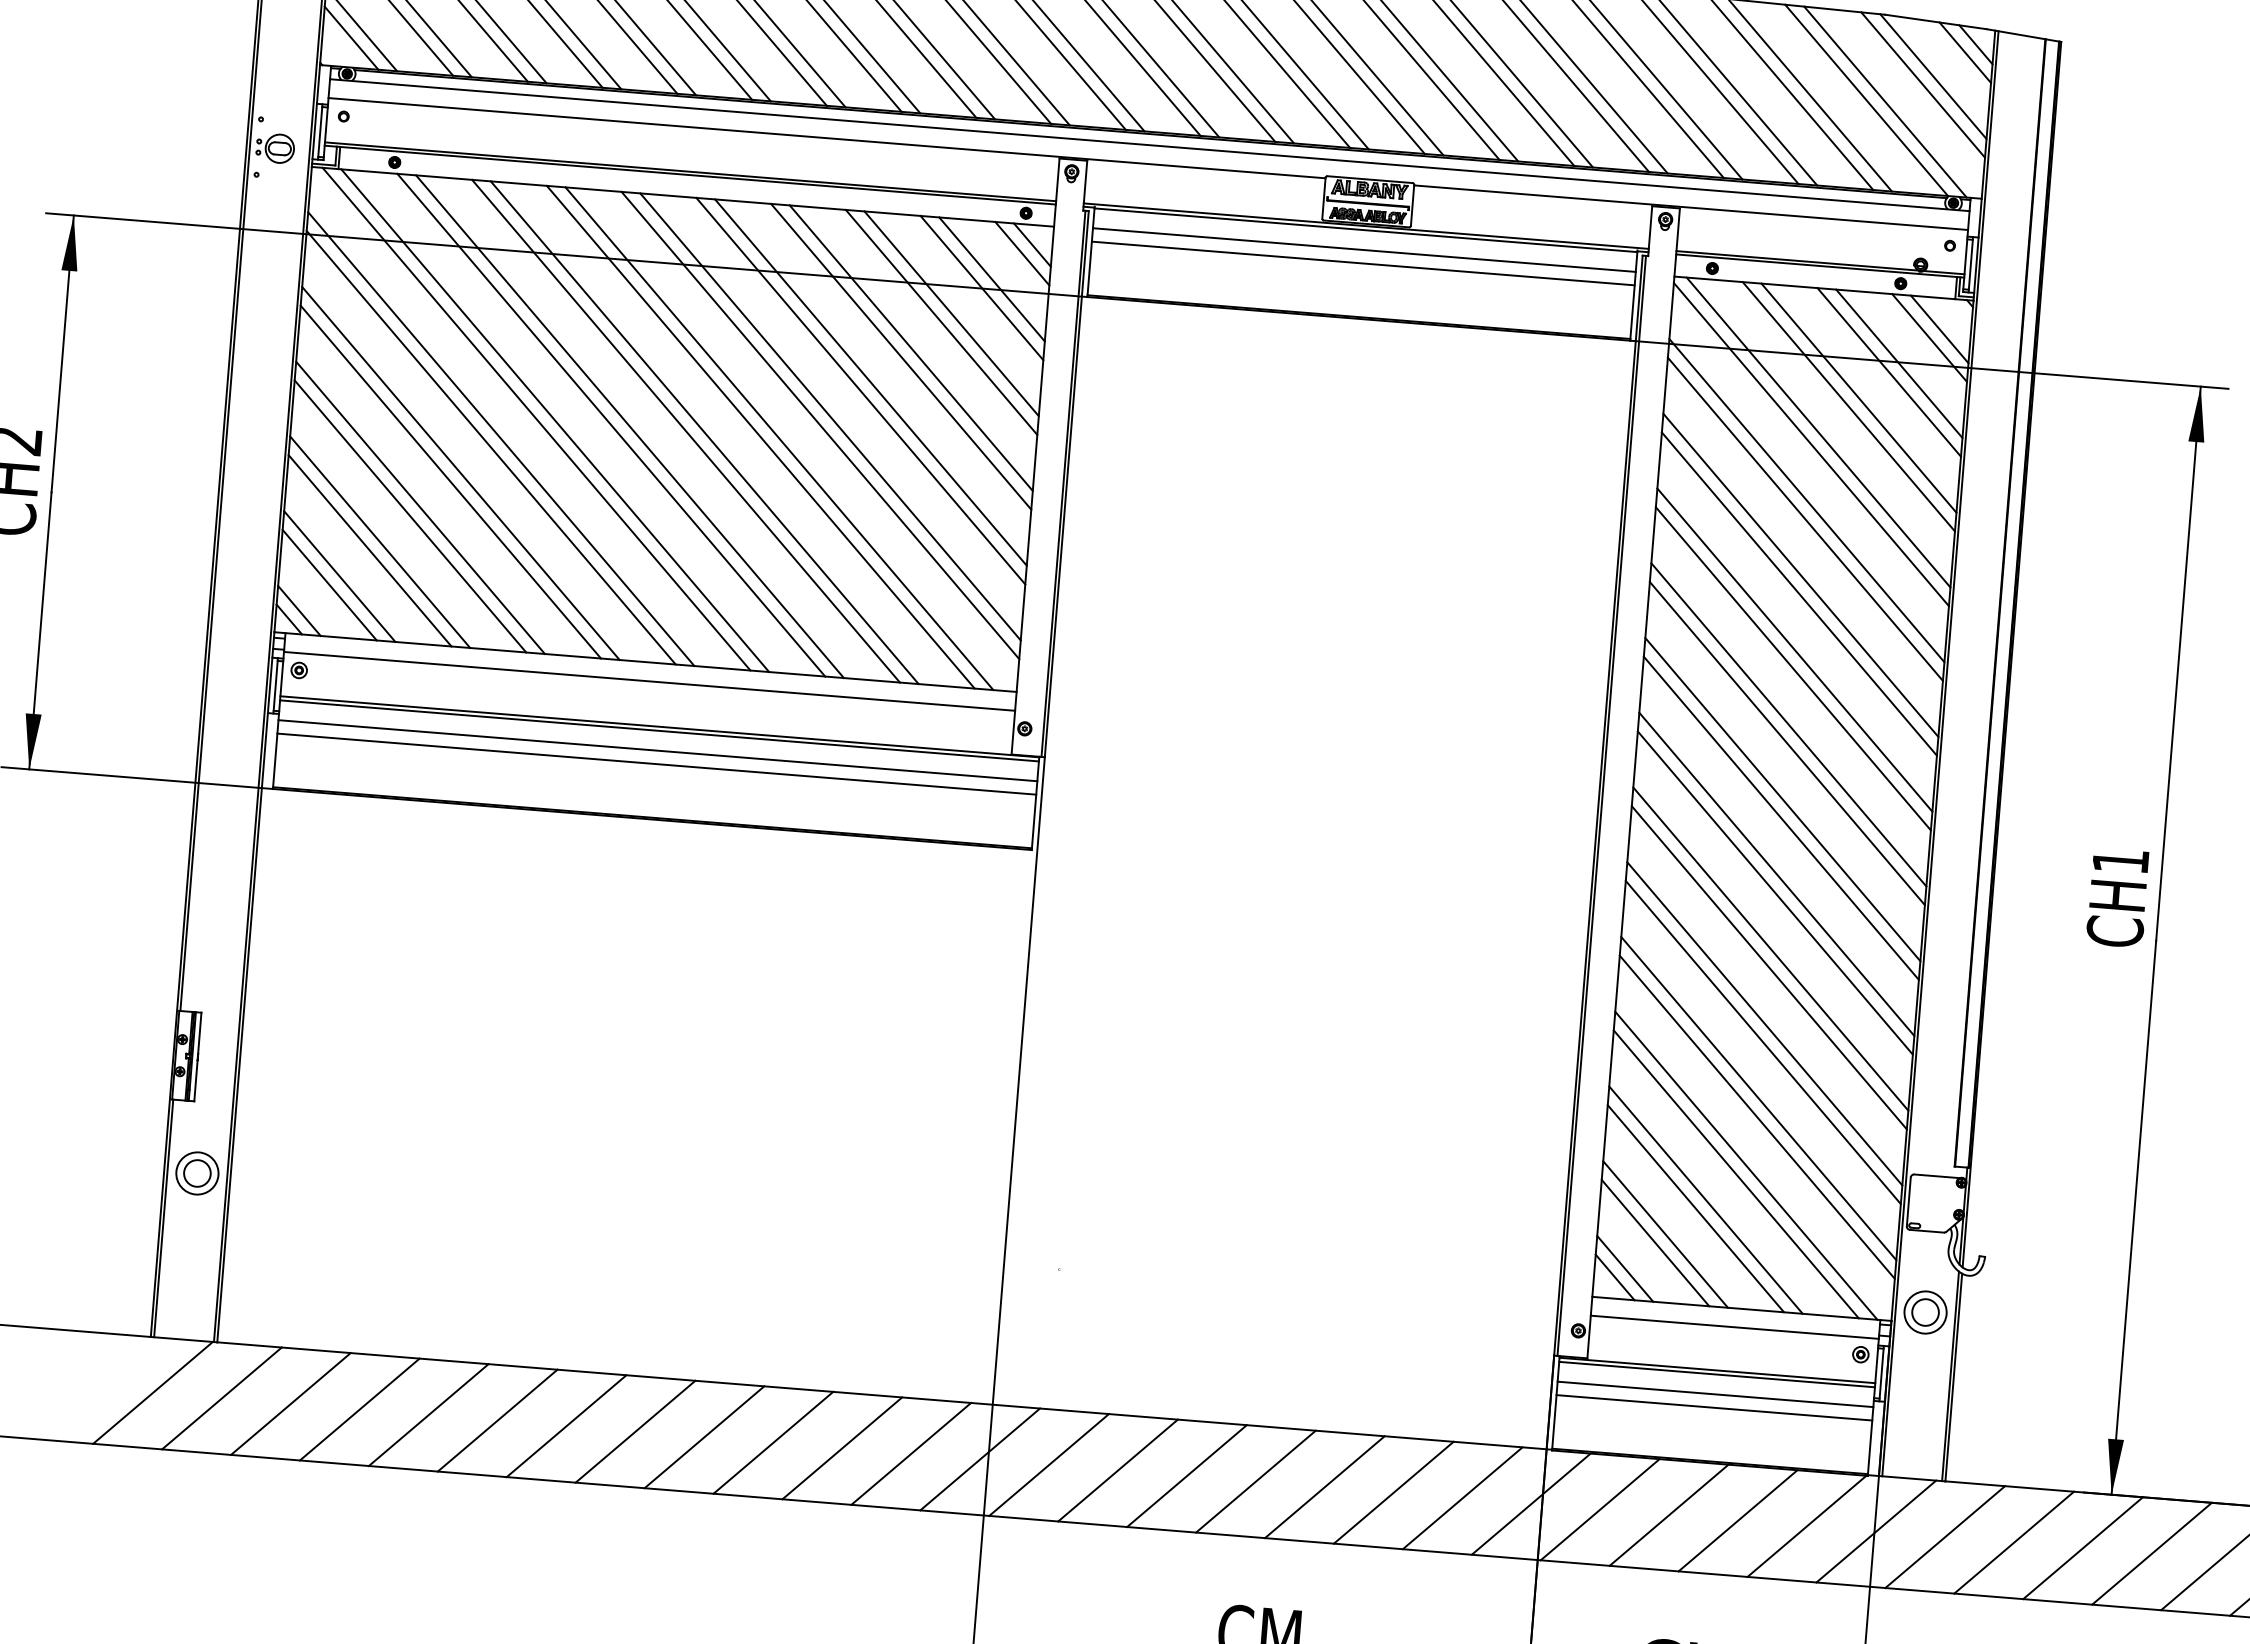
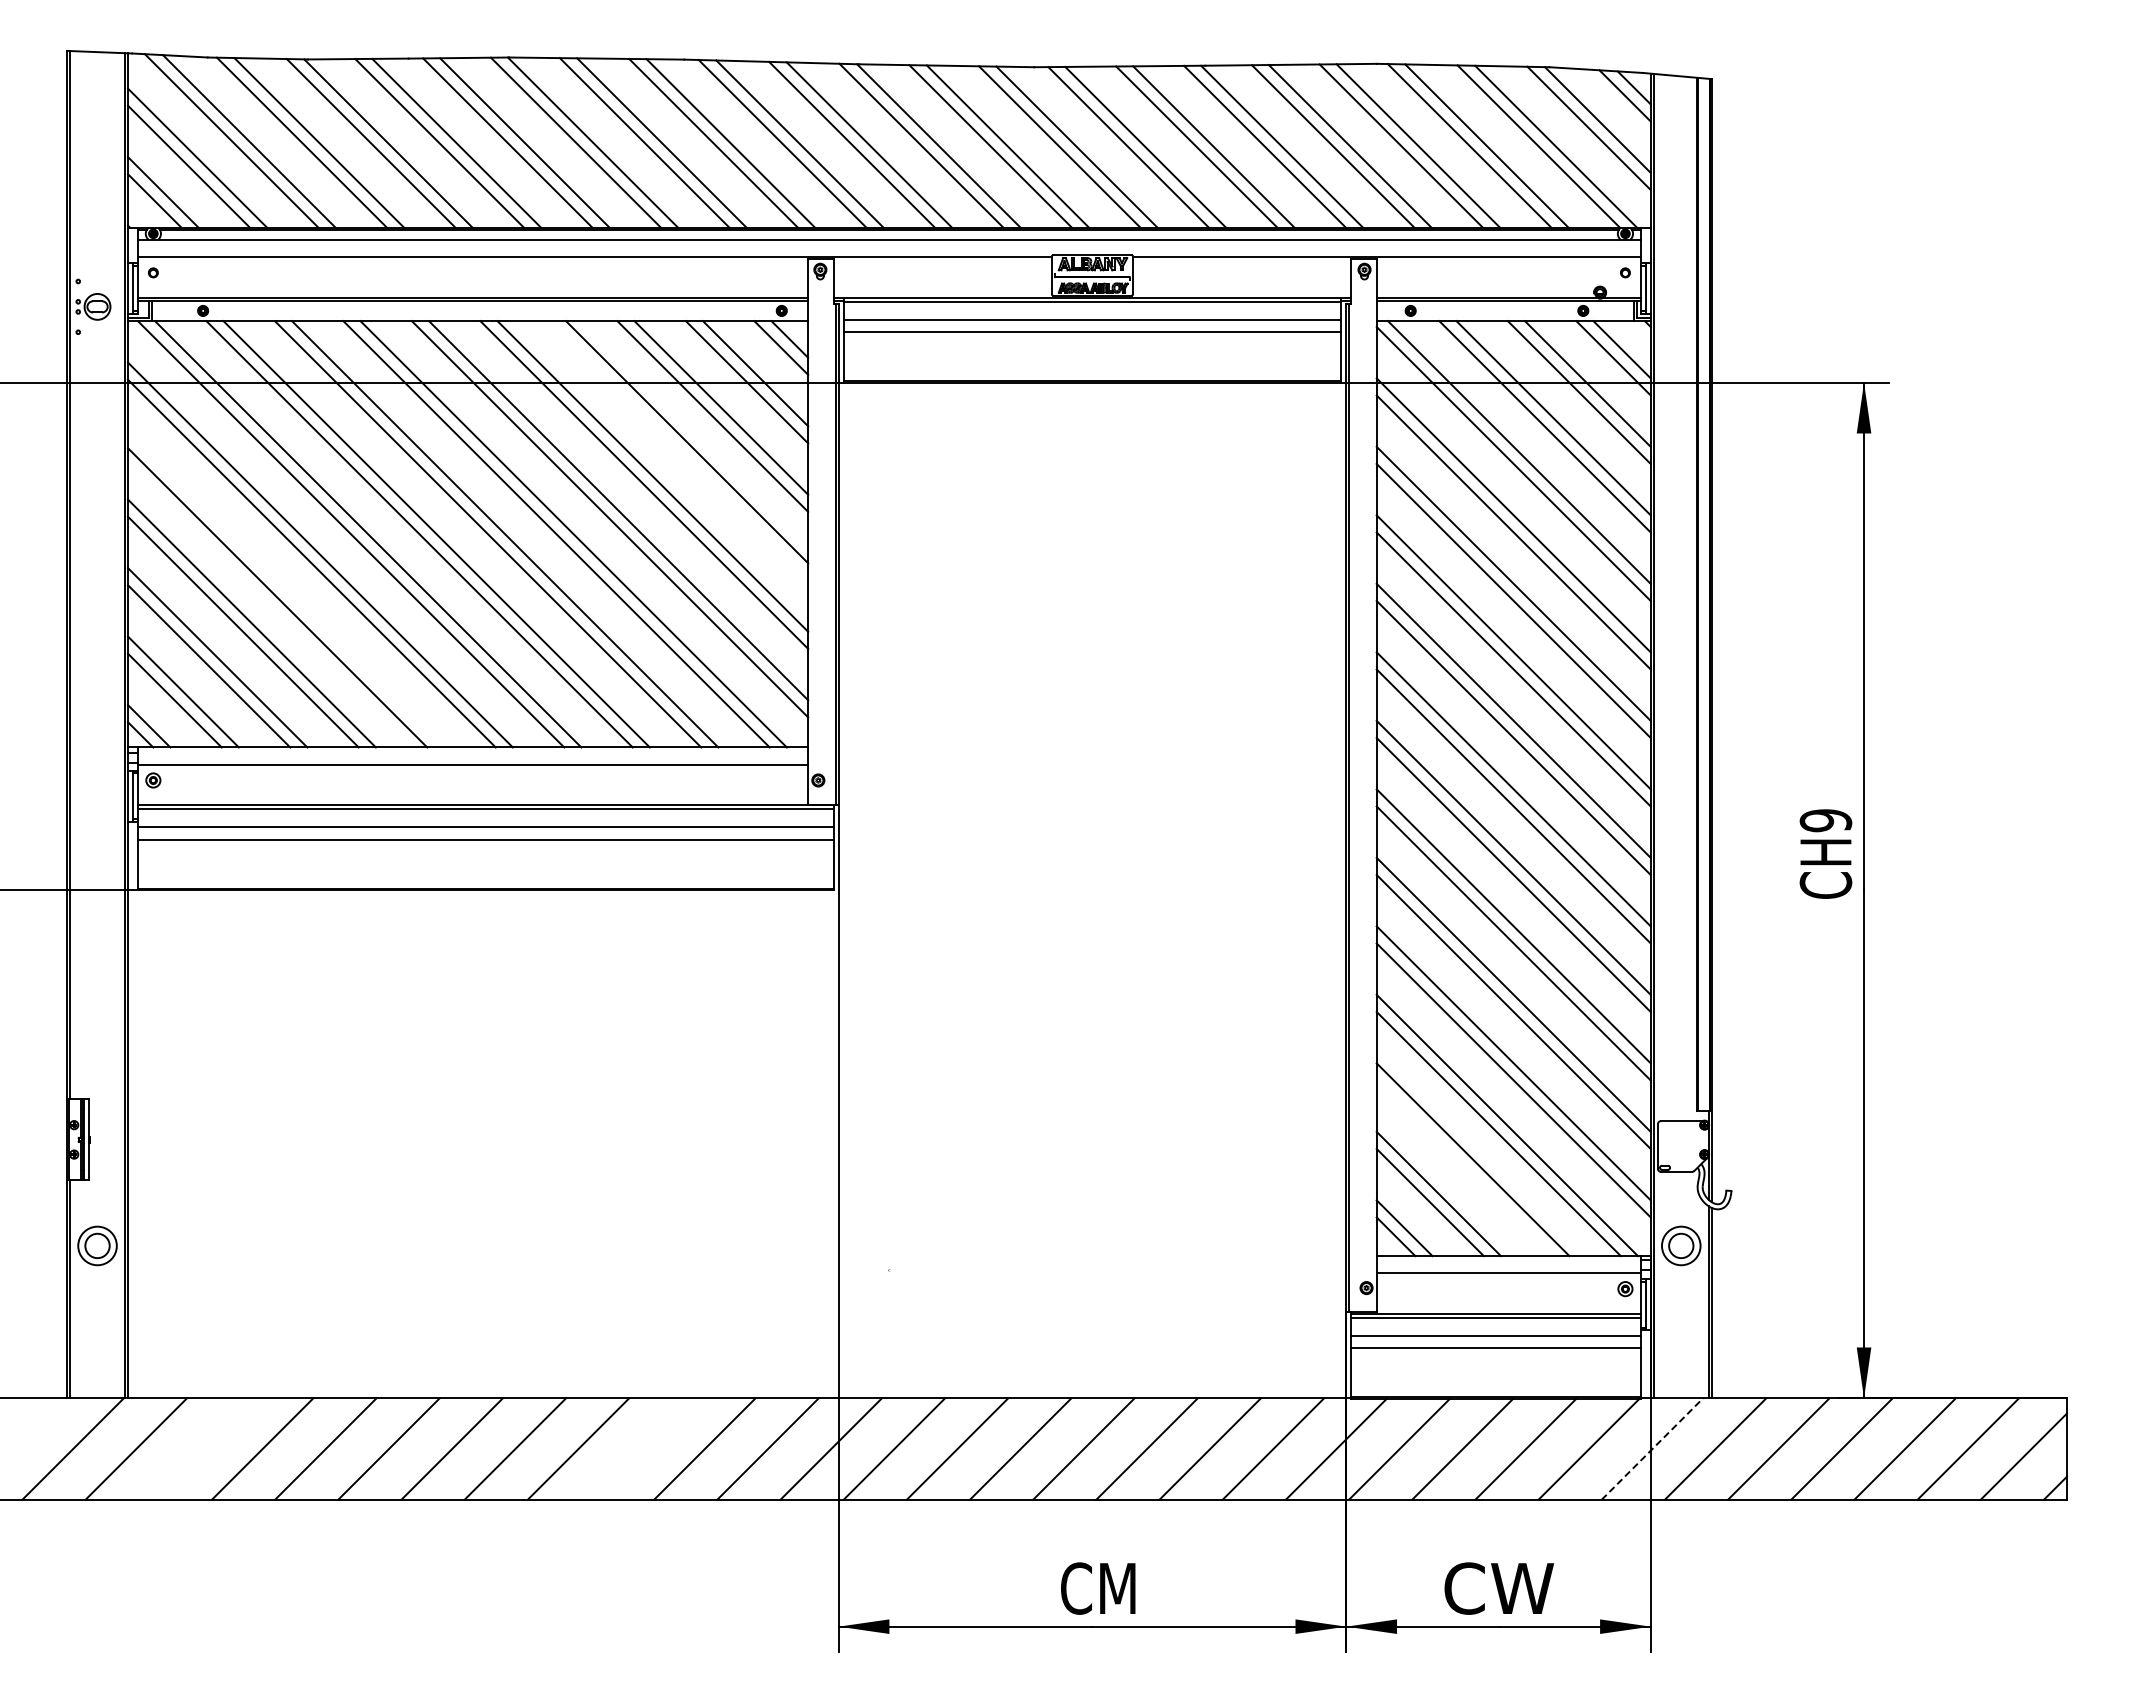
line: (901, 356) -> (678, 450), removed
line: (461, 473) -> (286, 589), removed
text: (2120, 860) -> (1825, 820), CH1 -> CH9
line: (1695, 1208) -> (1464, 1168), removed
line: (290, 1403) -> (199, 1448), removed
line: (773, 1442) -> (641, 1448), removed
line: (1876, 1532) -> (1652, 1449), solid -> dashed

